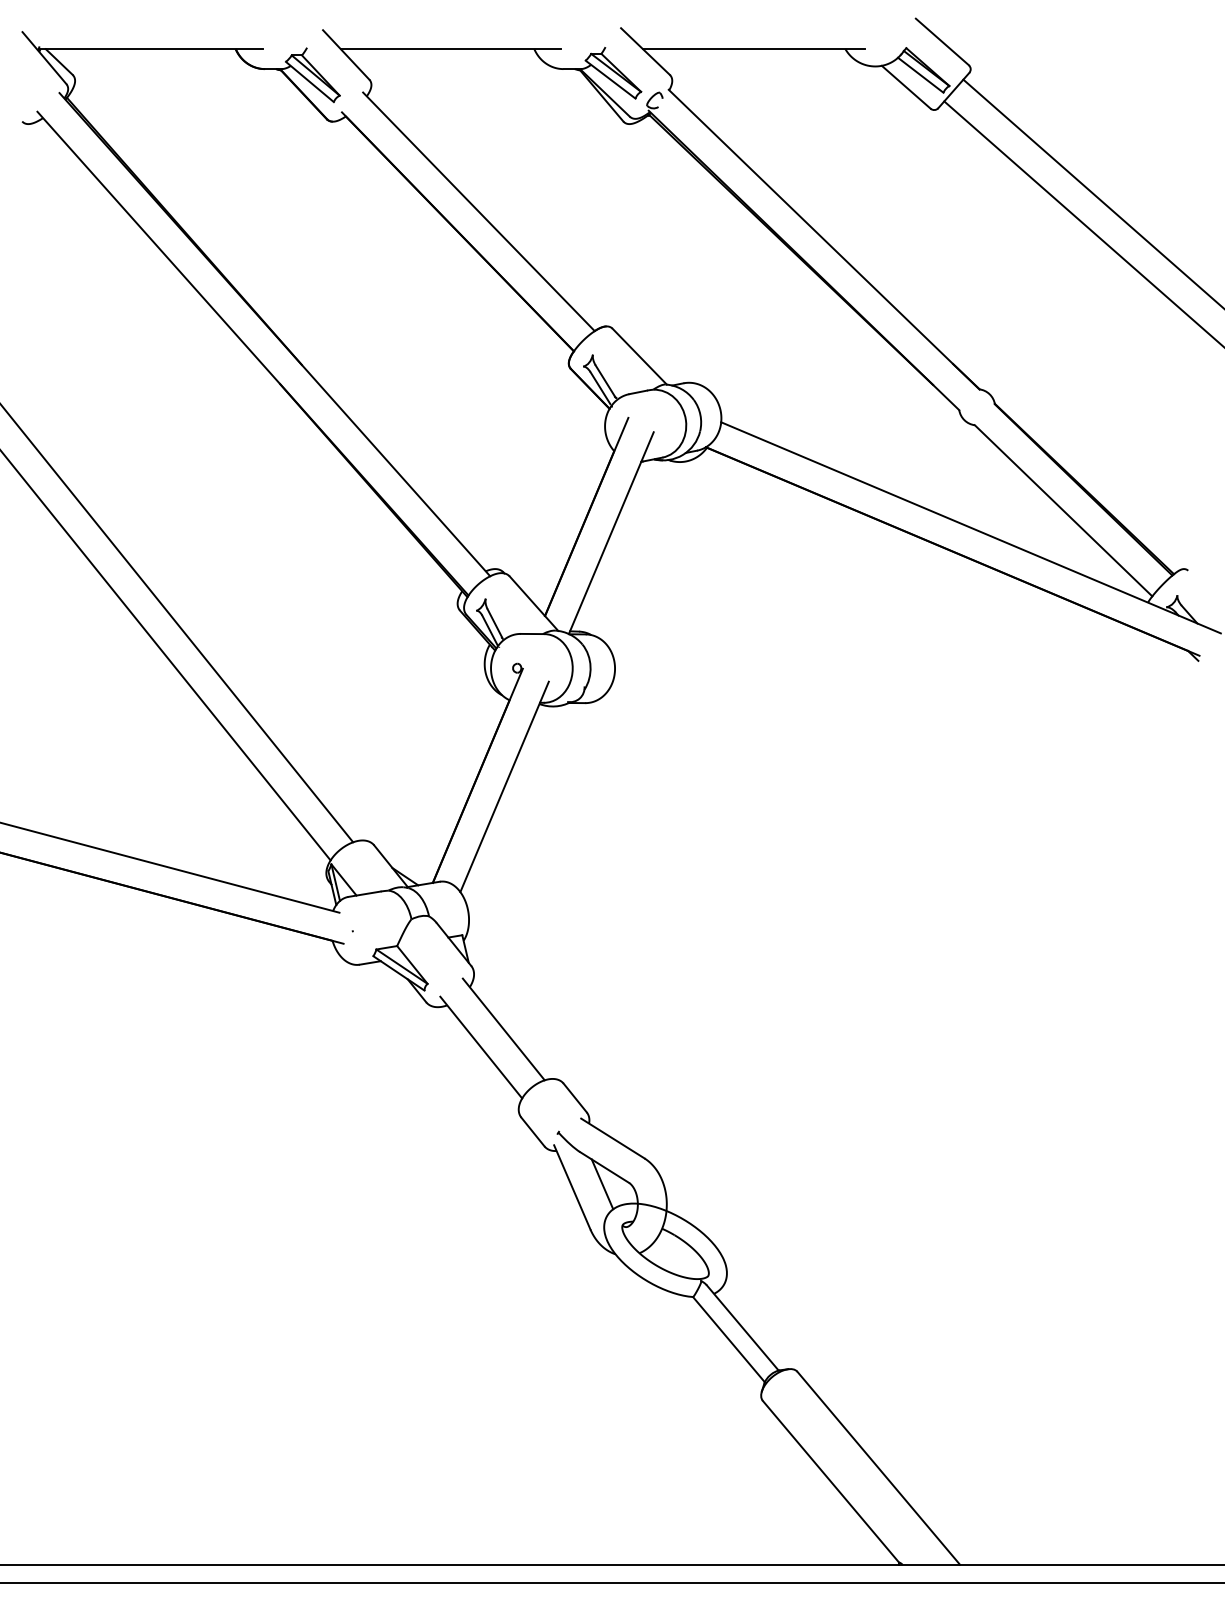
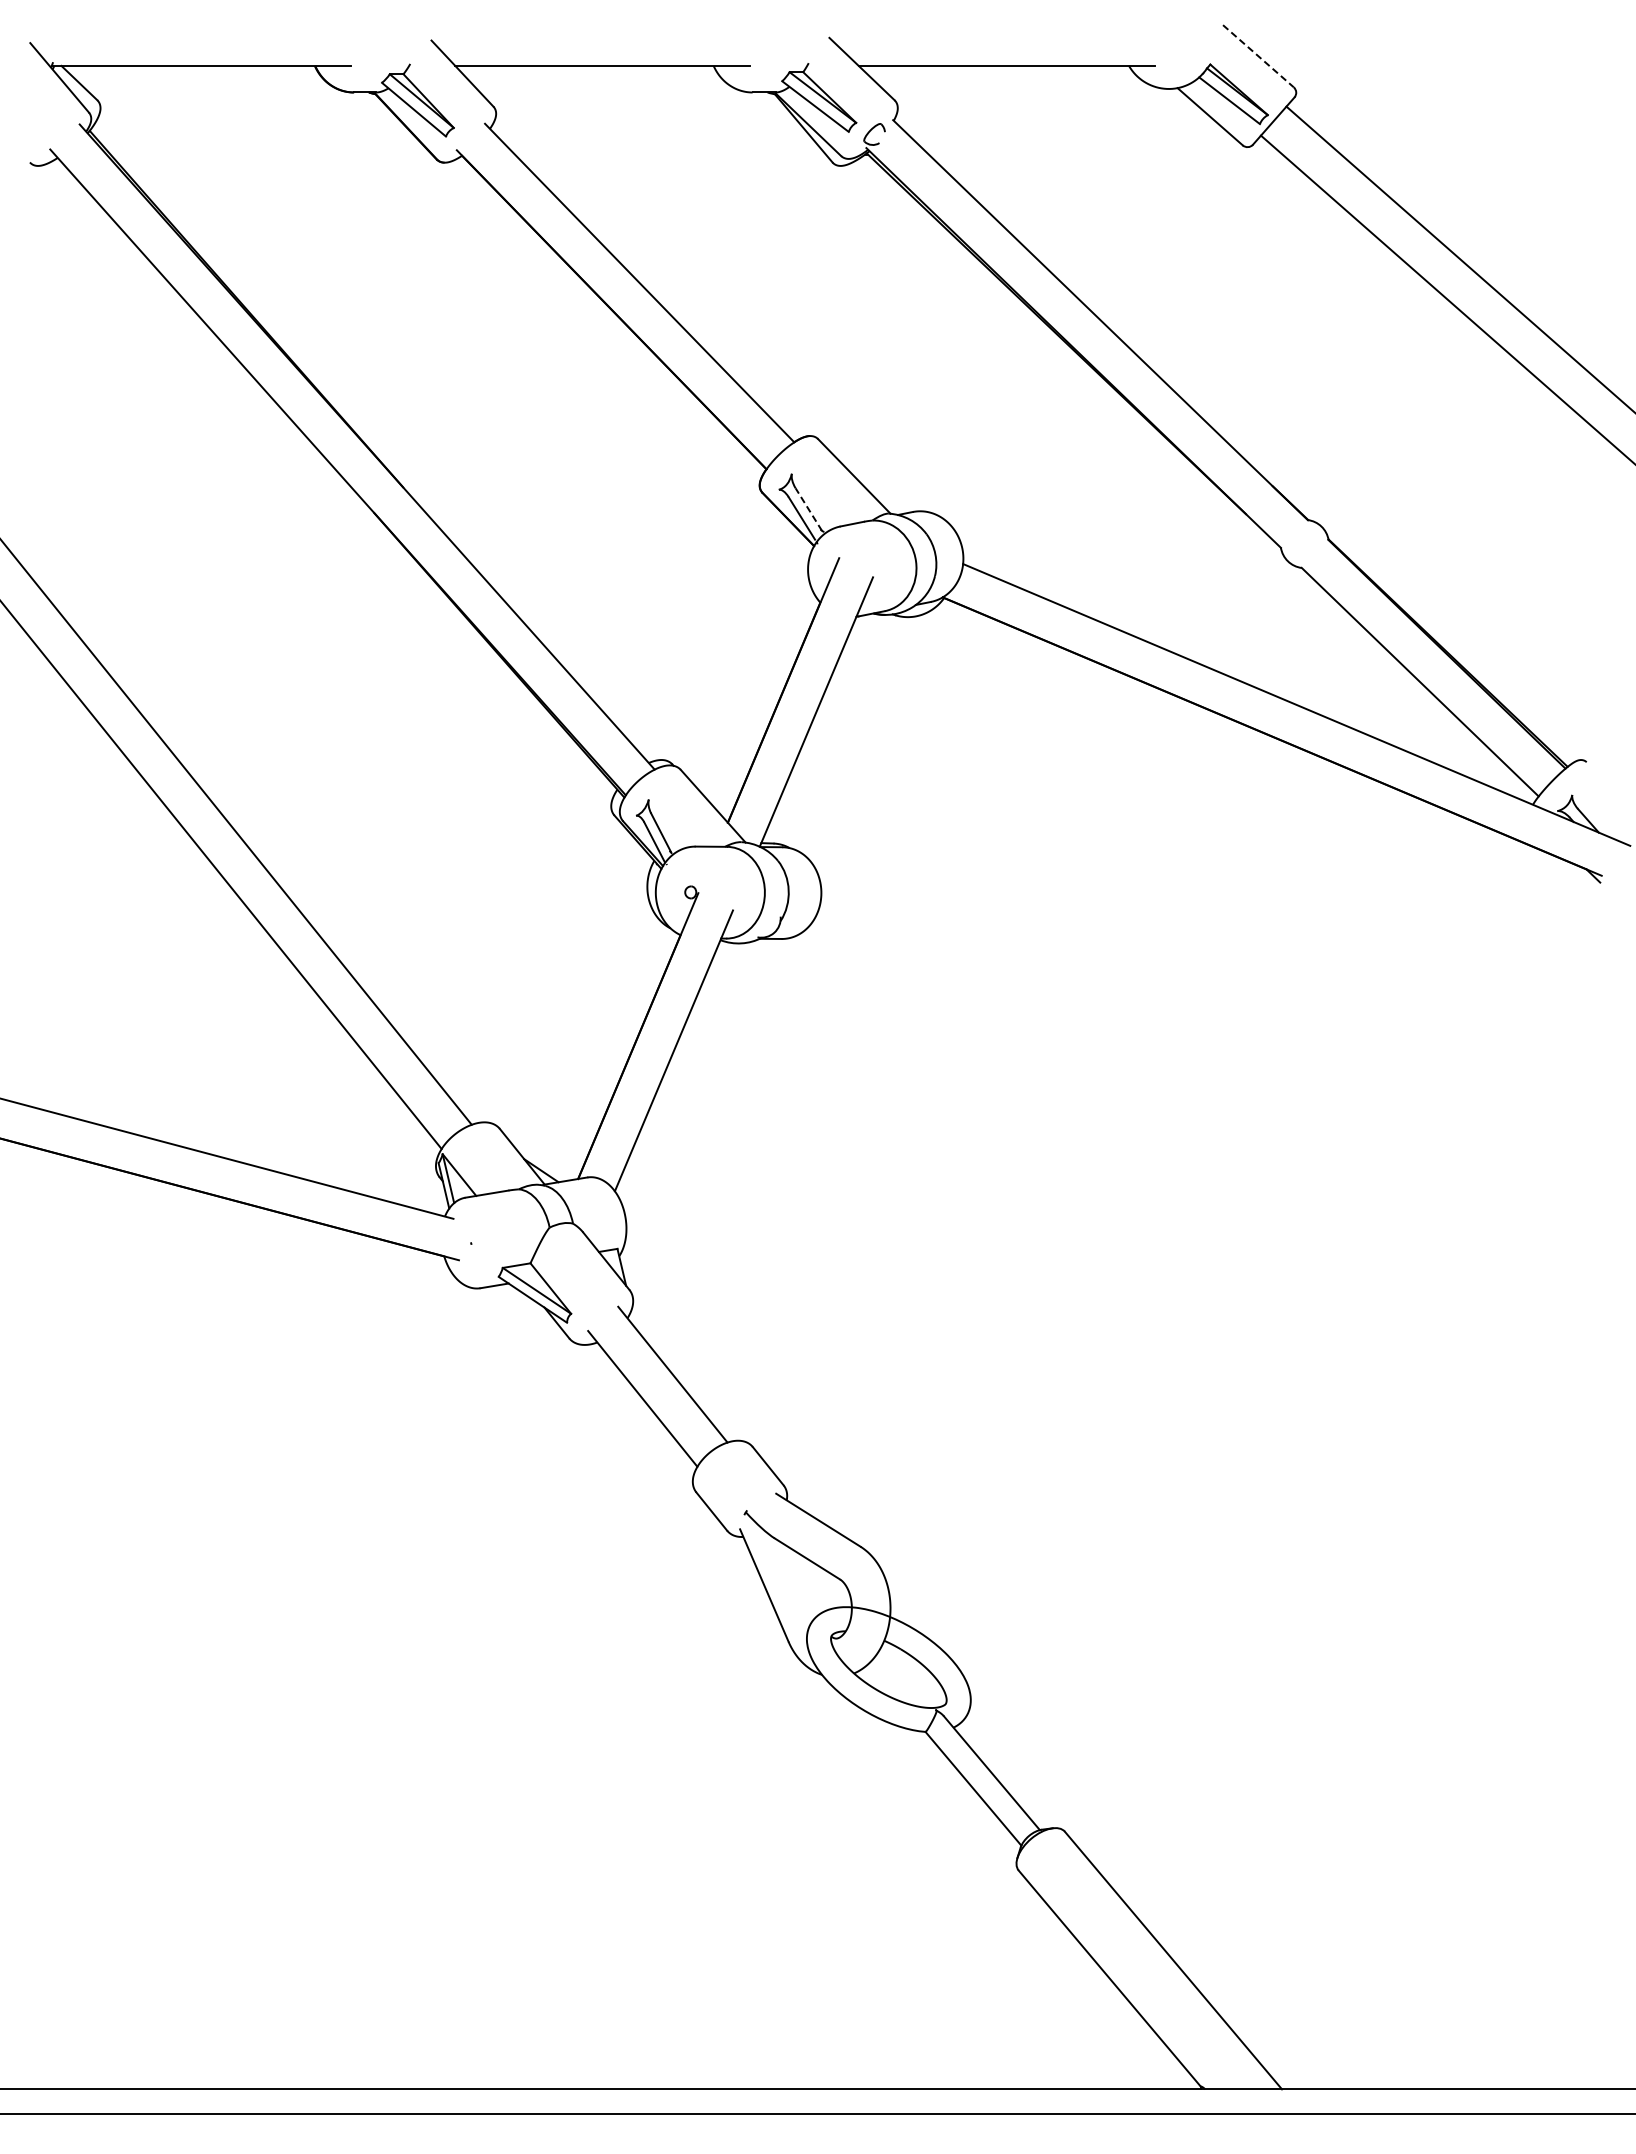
line: (942, 42) -> (1258, 56), solid -> dashed
line: (605, 381) -> (808, 509), solid -> dashed
line: (602, 1184) -> (804, 1581), removed

